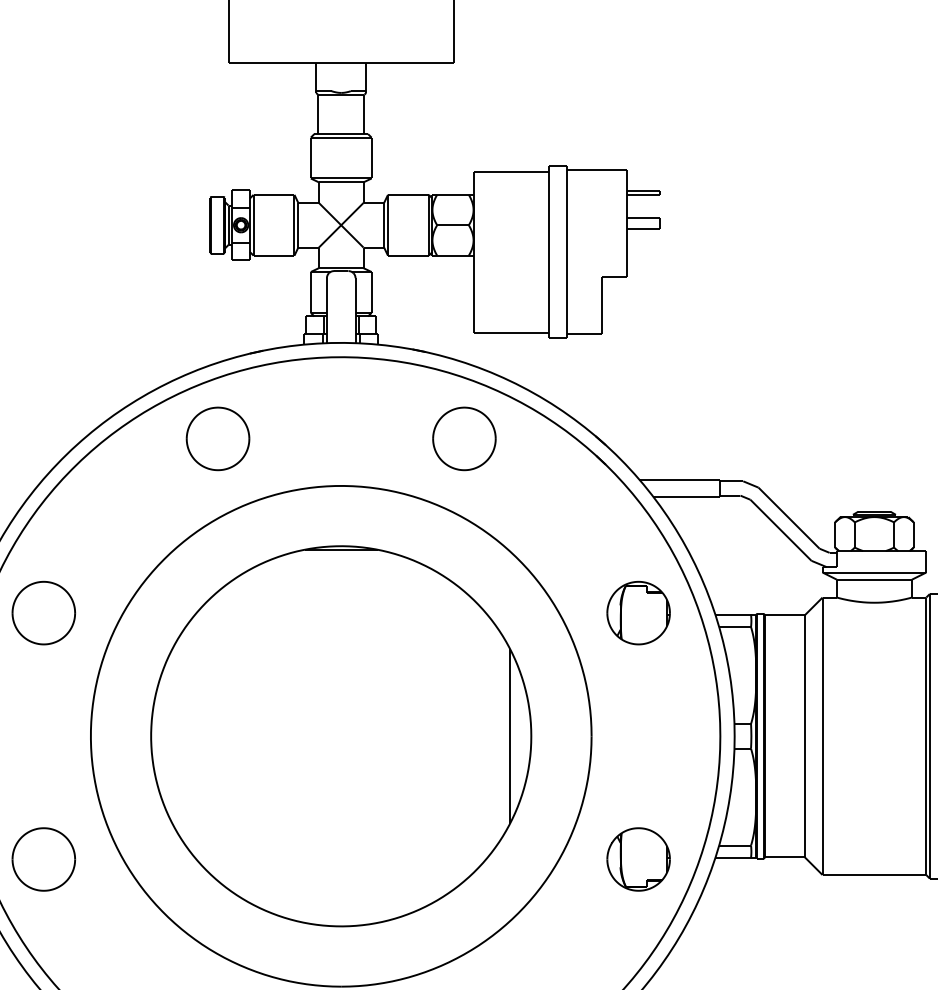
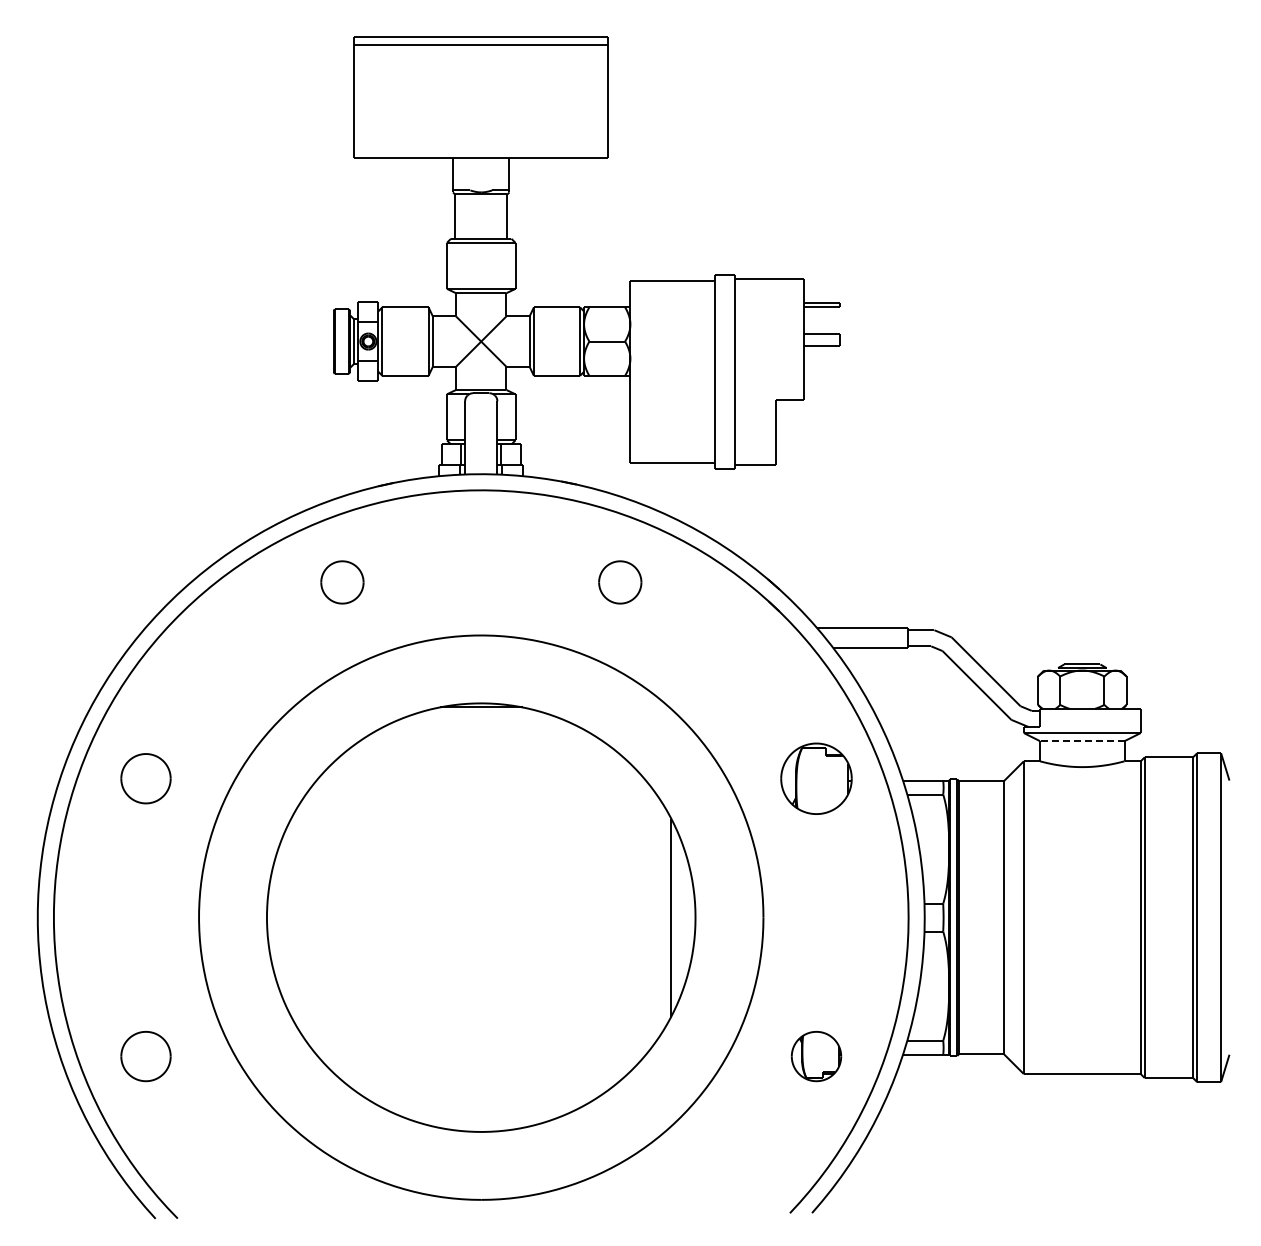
part: (218, 438) -> (342, 582), size x0.6
part: (464, 438) -> (620, 582), size x0.6
line: (873, 580) -> (1081, 741), solid -> dashed
part: (43, 612) -> (145, 778), size x0.7
part: (43, 859) -> (145, 1056), size x0.7
part: (638, 859) -> (816, 1056), size x0.7

